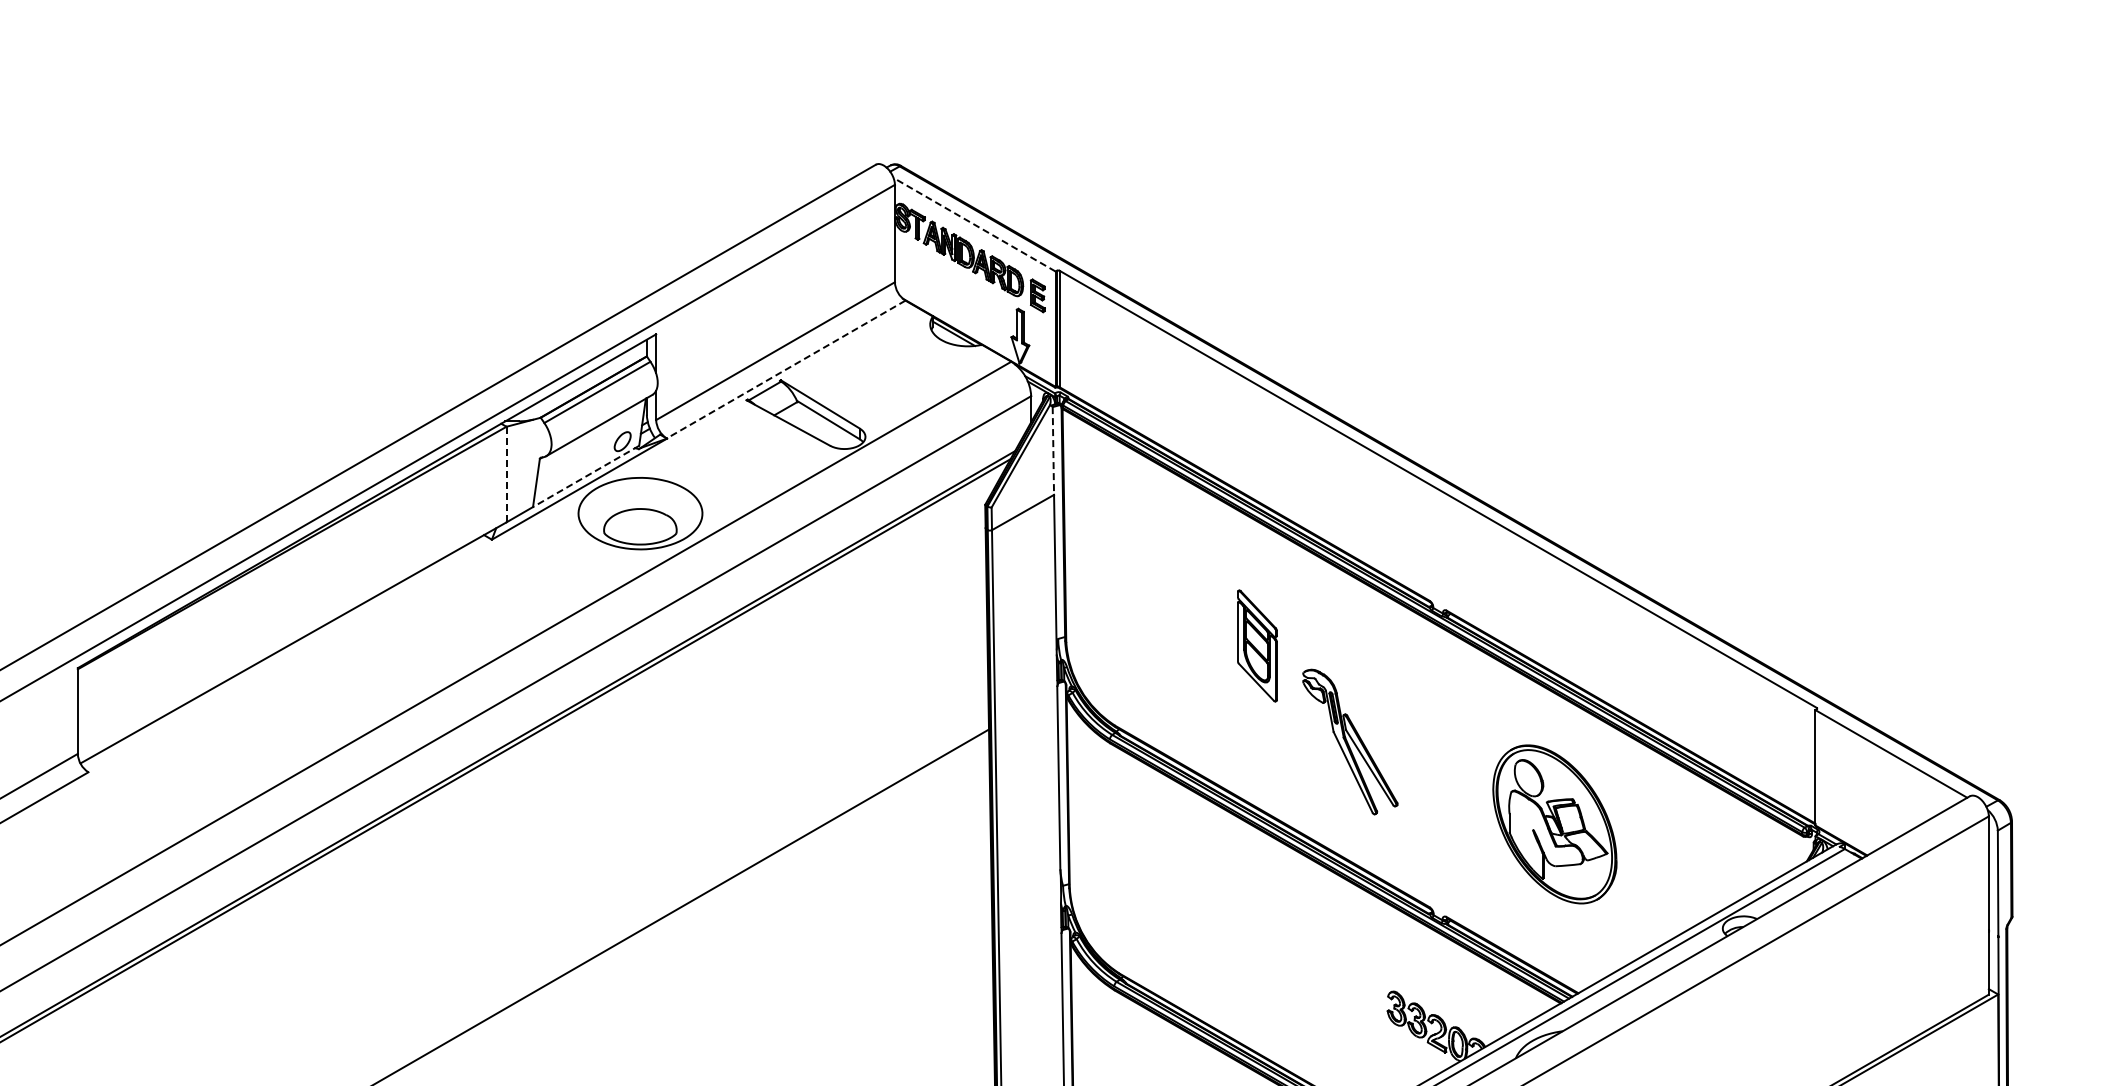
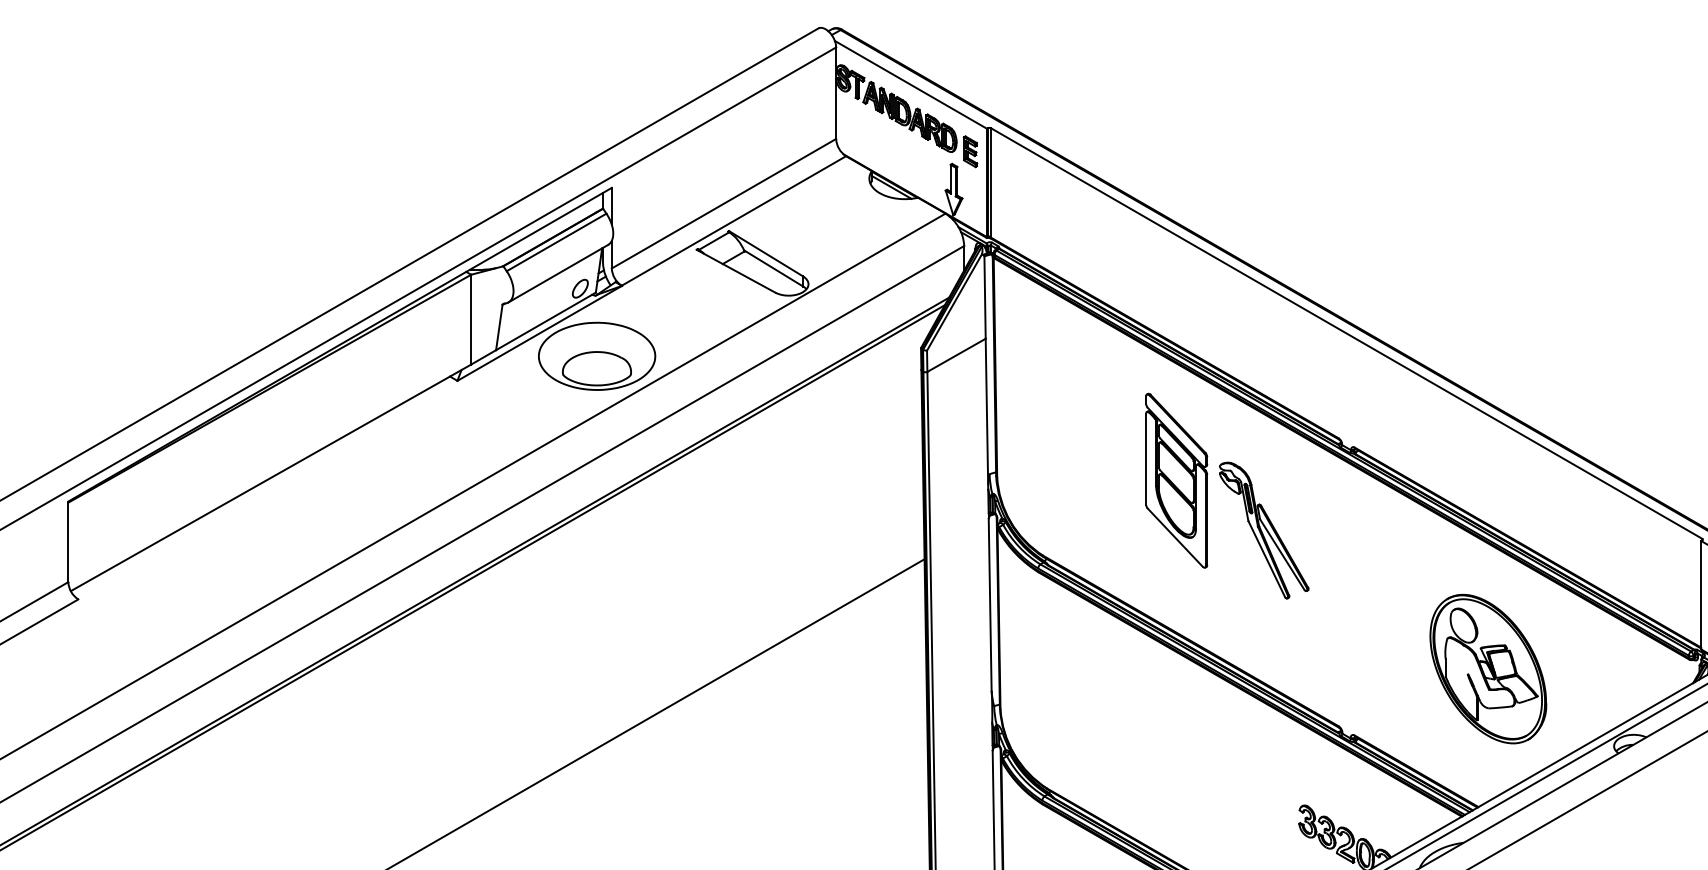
line: (974, 224) -> (910, 84), dashed -> solid
line: (786, 369) -> (734, 220), dashed -> solid
line: (1053, 451) -> (985, 297), dashed -> solid
line: (506, 474) -> (471, 319), dashed -> solid
line: (585, 476) -> (545, 321), dashed -> solid
part: (1257, 645) -> (1176, 480), size x1.67
part: (1350, 741) -> (1264, 530), moved
part: (1554, 824) -> (1487, 669), moved

